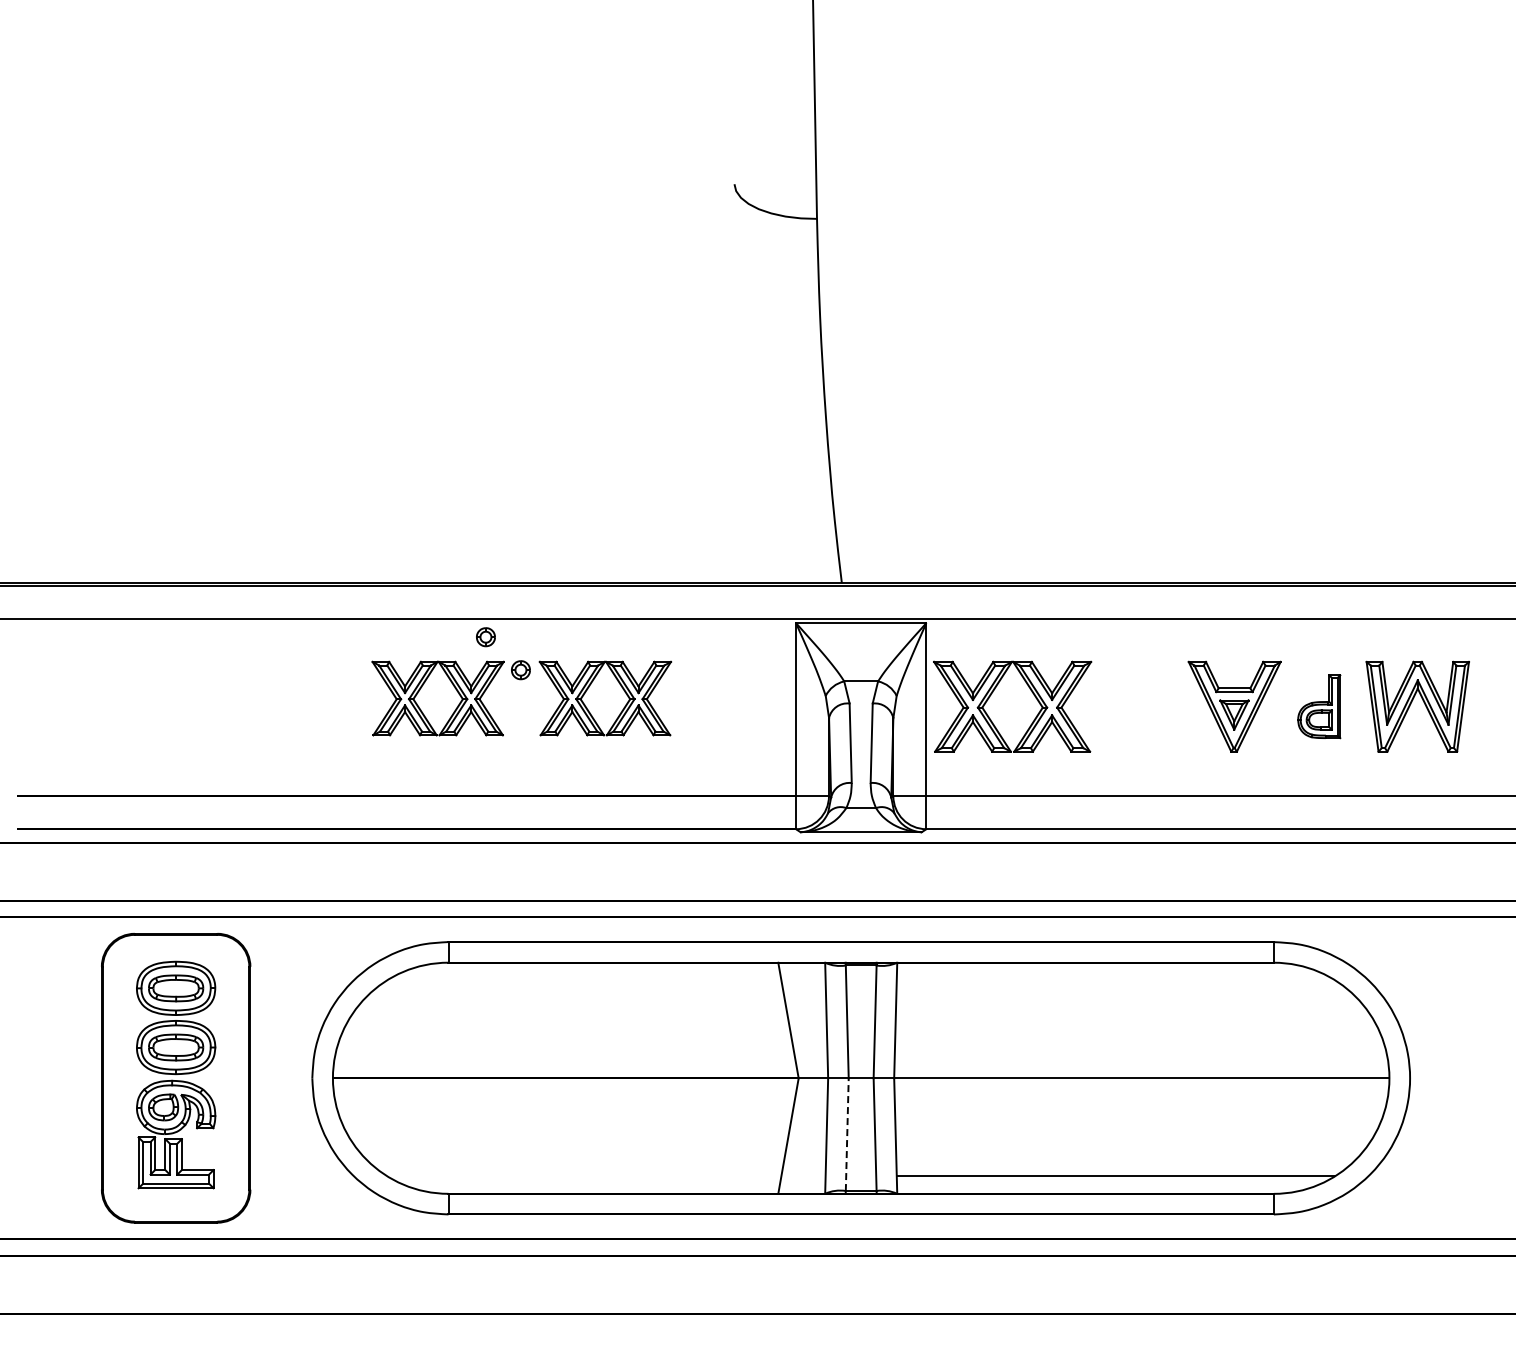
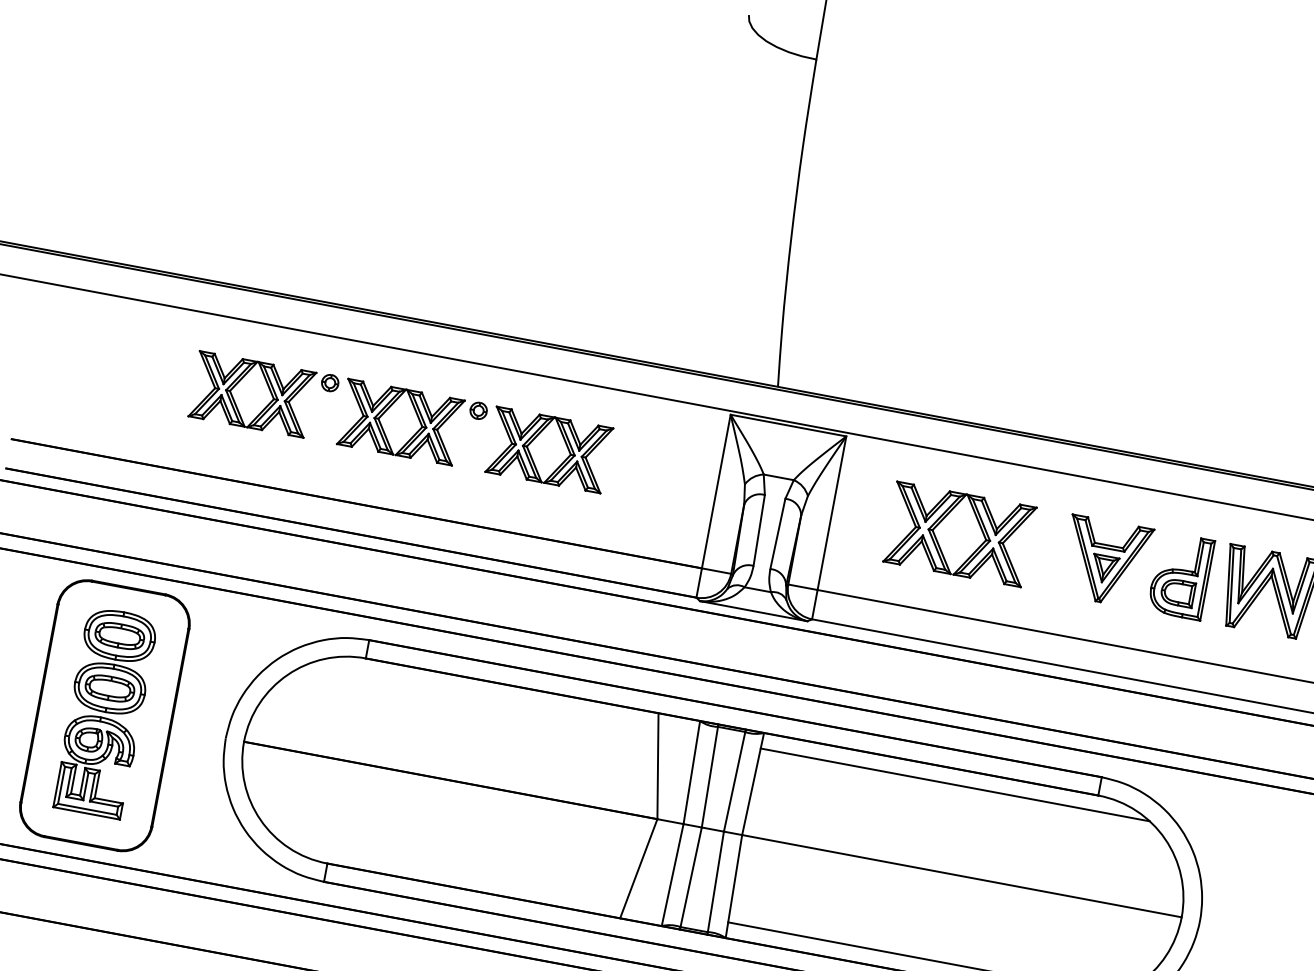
part: (485, 637) -> (452, 375), removed
part: (993, 692) -> (944, 518), moved
part: (283, 698) -> (263, 396), added
part: (1319, 706) -> (1181, 575), size x1.43
line: (1115, 980) -> (954, 785), added
line: (847, 1134) -> (691, 877), dashed -> solid

